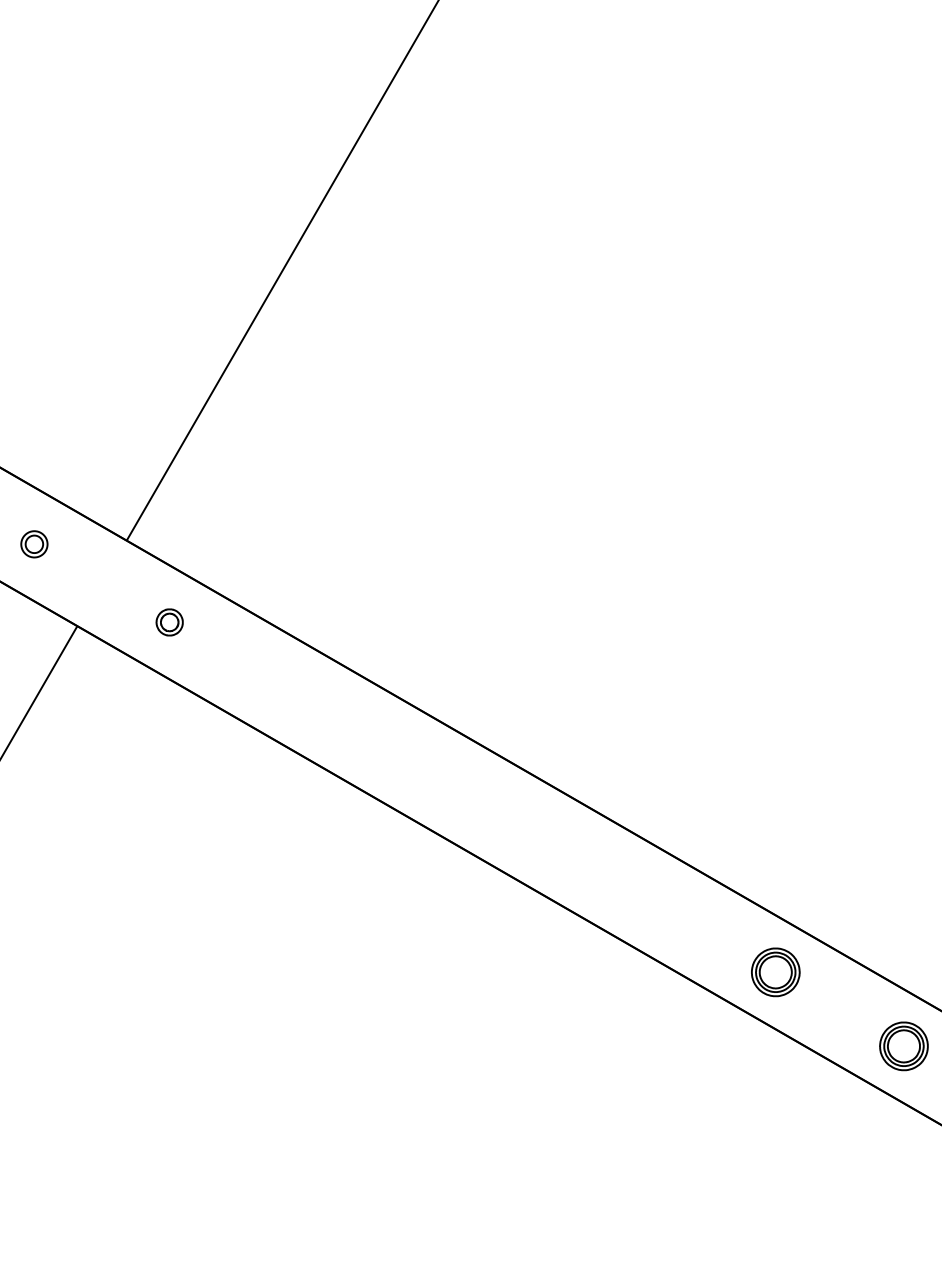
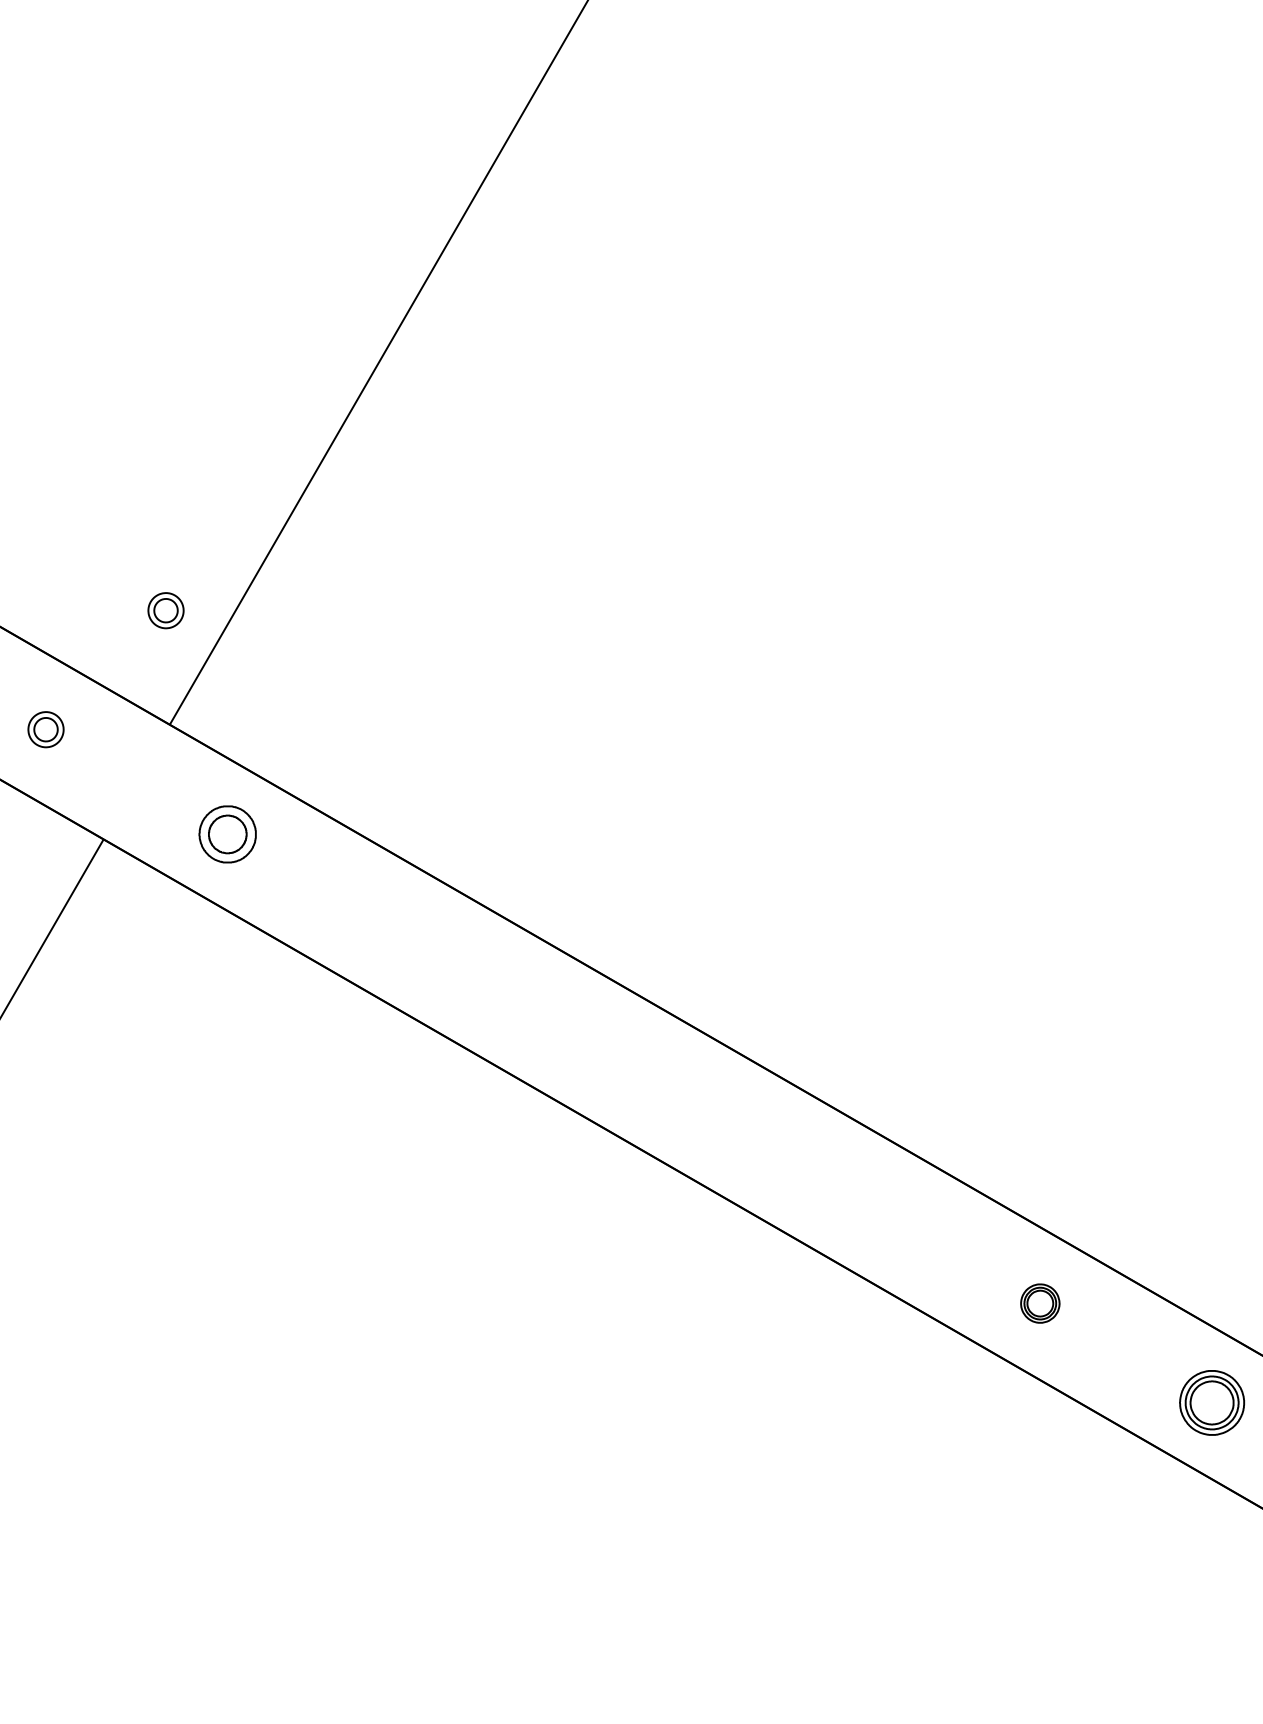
part: (123, 455) -> (165, 610), added
part: (168, 622) -> (226, 834), size x1.6
part: (775, 972) -> (1040, 1303), size x0.6

